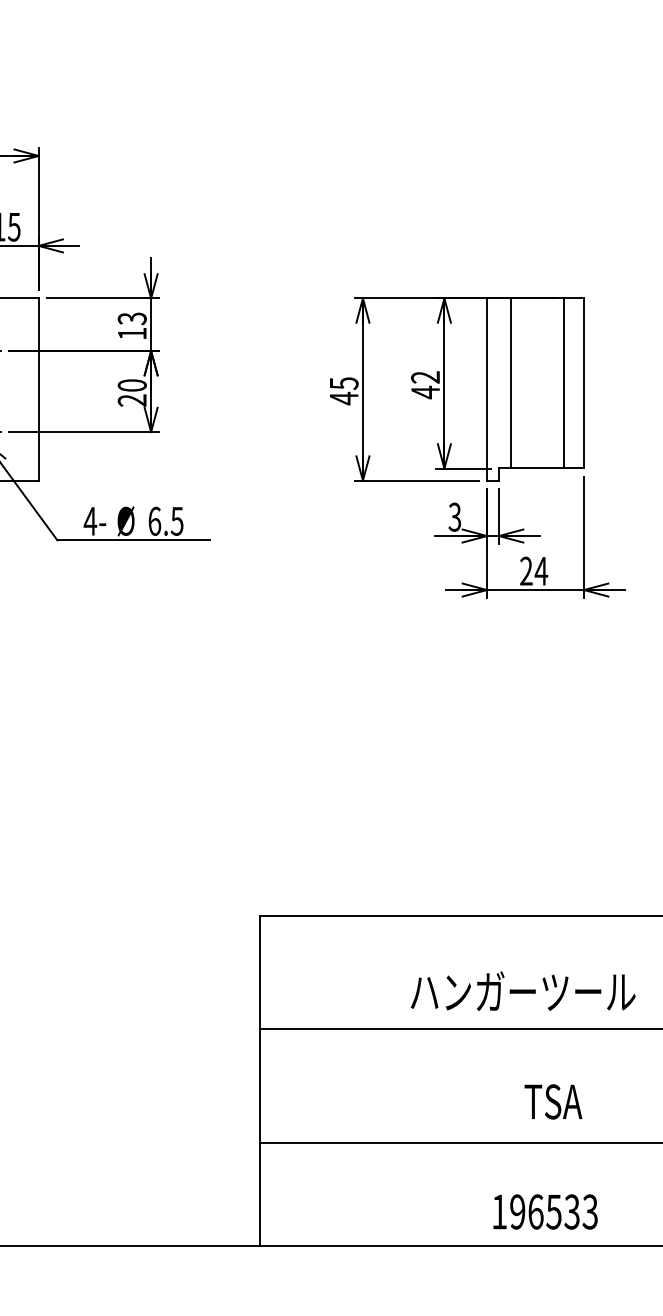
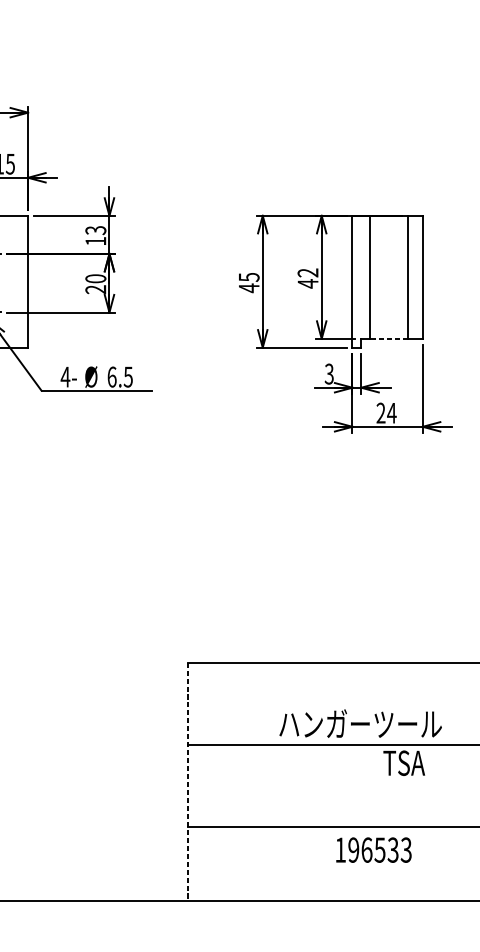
line: (537, 468) -> (389, 338), solid -> dashed
text: (523, 990) -> (360, 723), moved
line: (260, 1080) -> (188, 781), solid -> dashed
text: (553, 1101) -> (404, 762), moved
text: (545, 1211) -> (373, 849), moved

